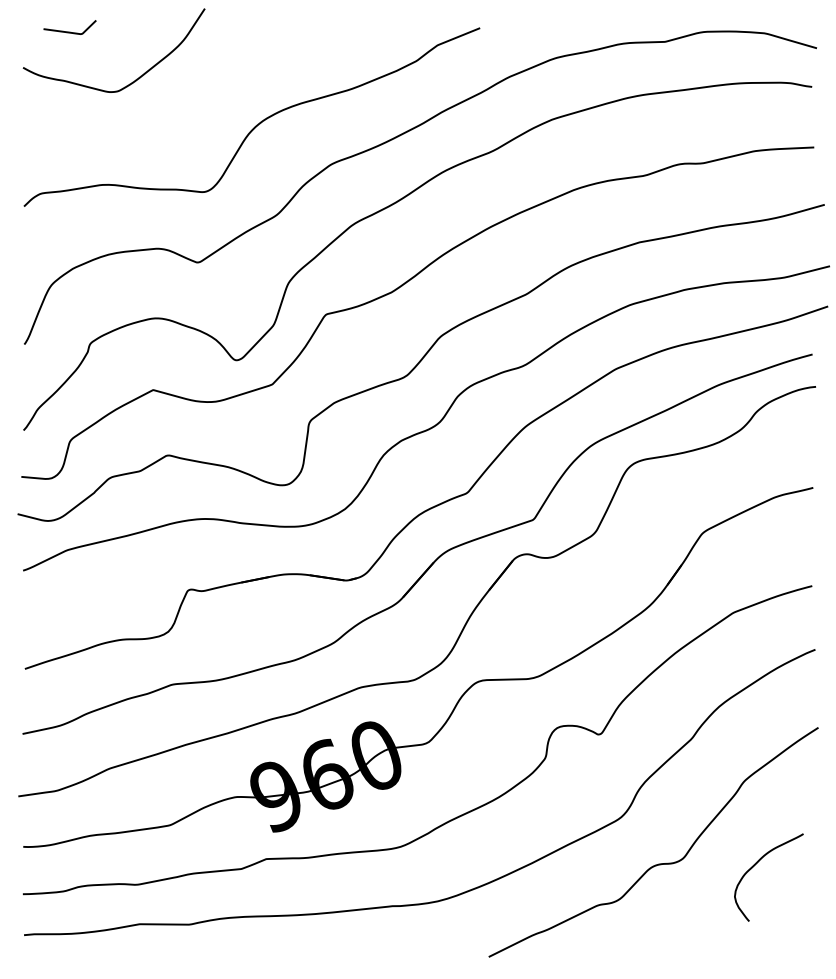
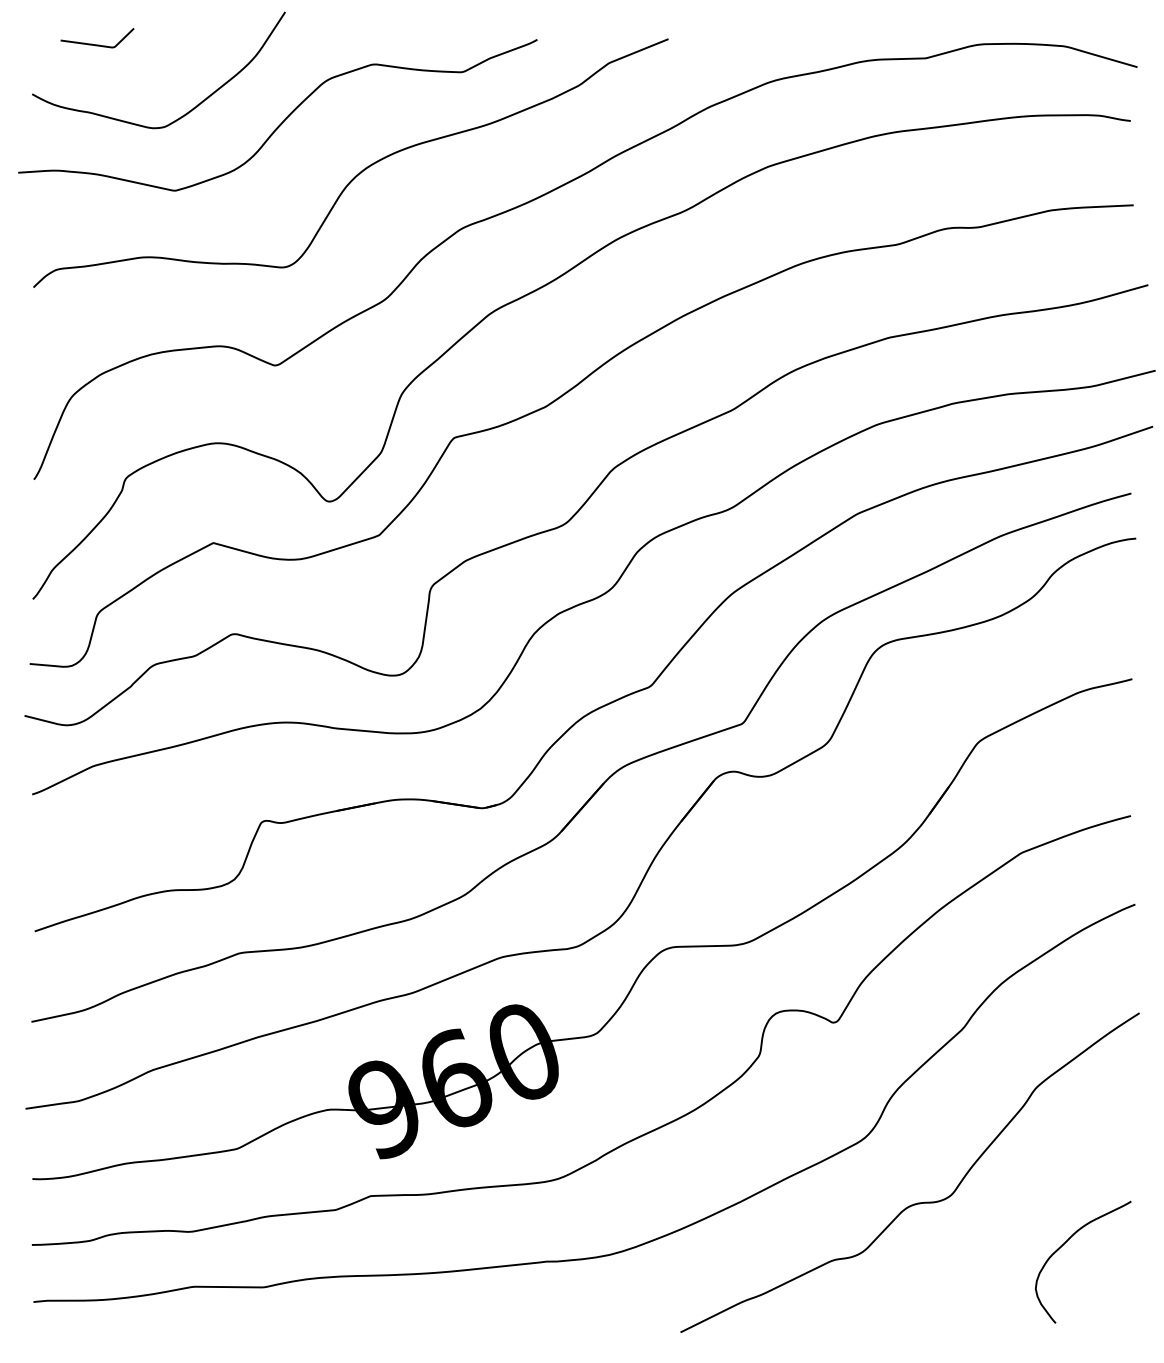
curve: (203, 85) -> (283, 119), added
curve: (756, 864) -> (1065, 1243), moved

